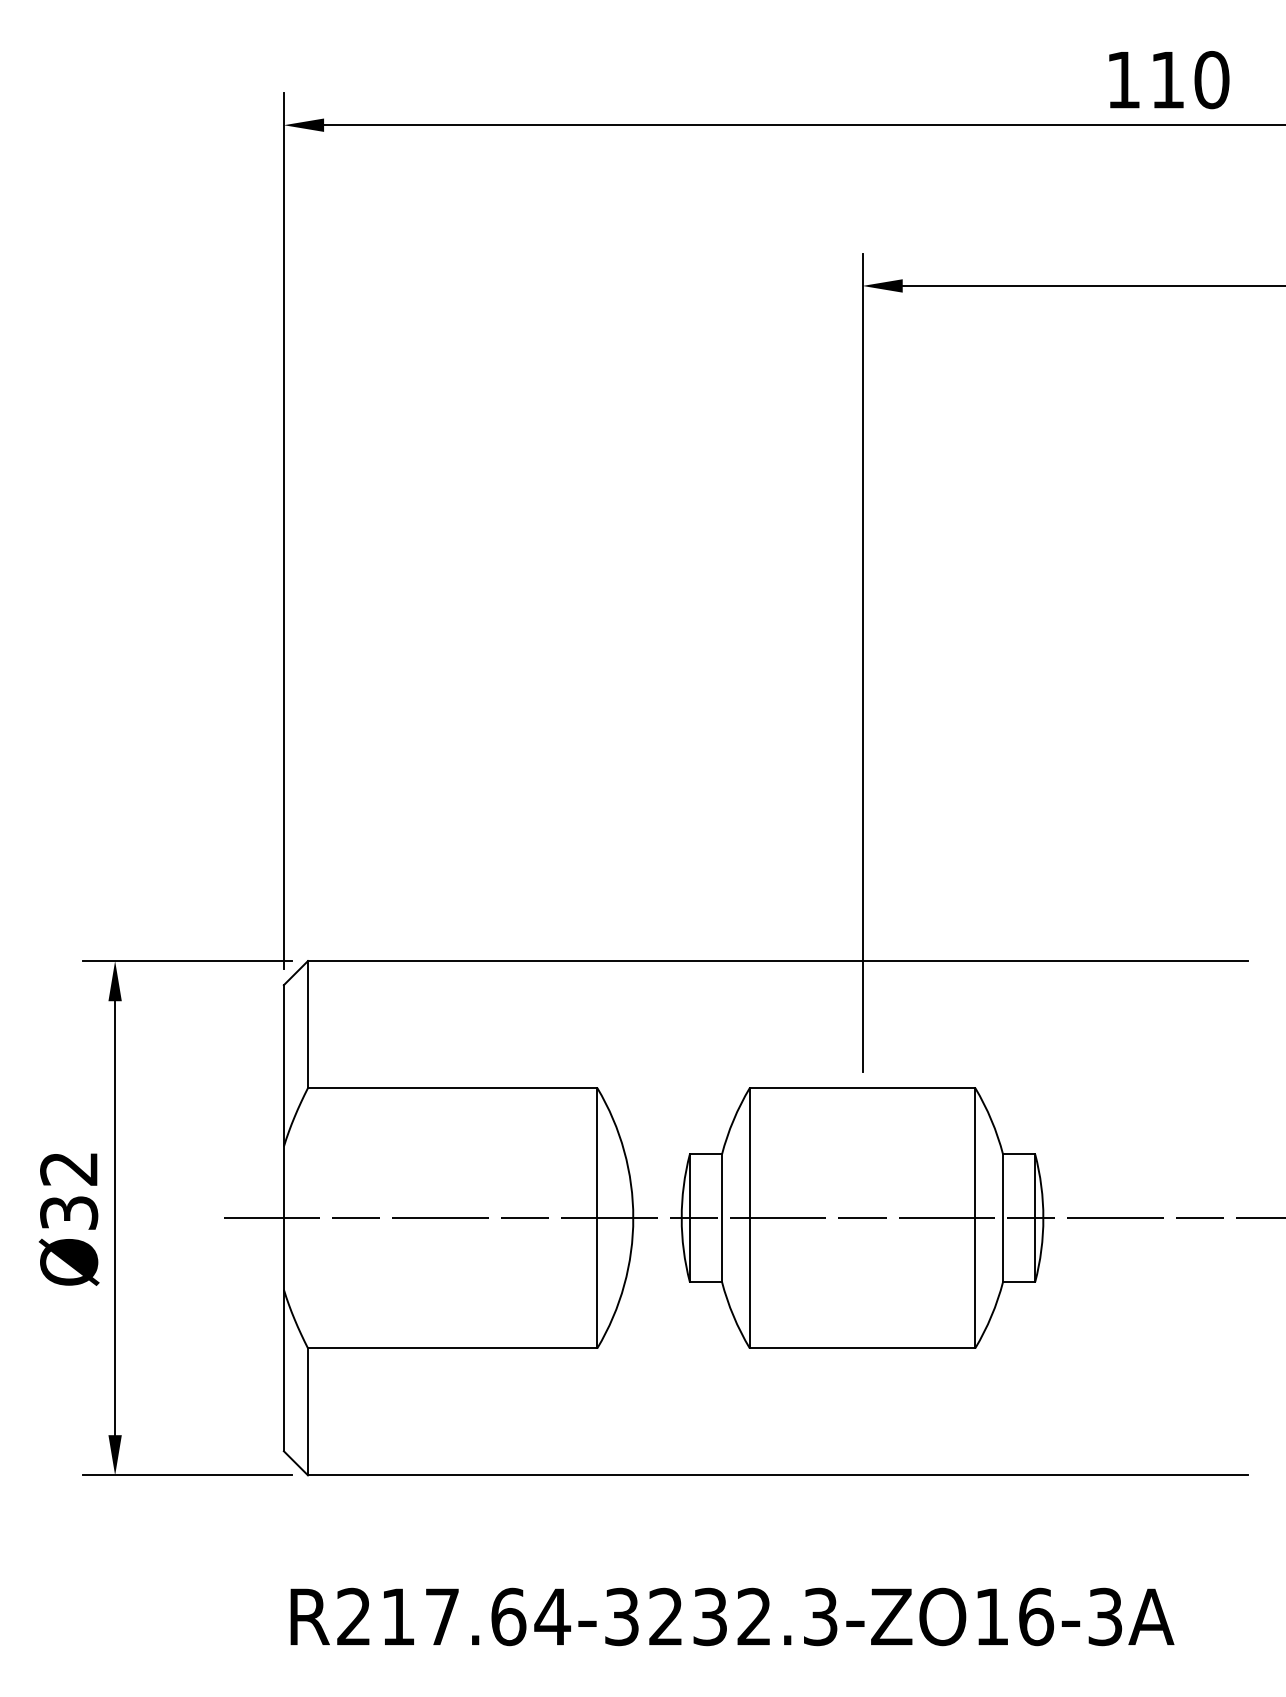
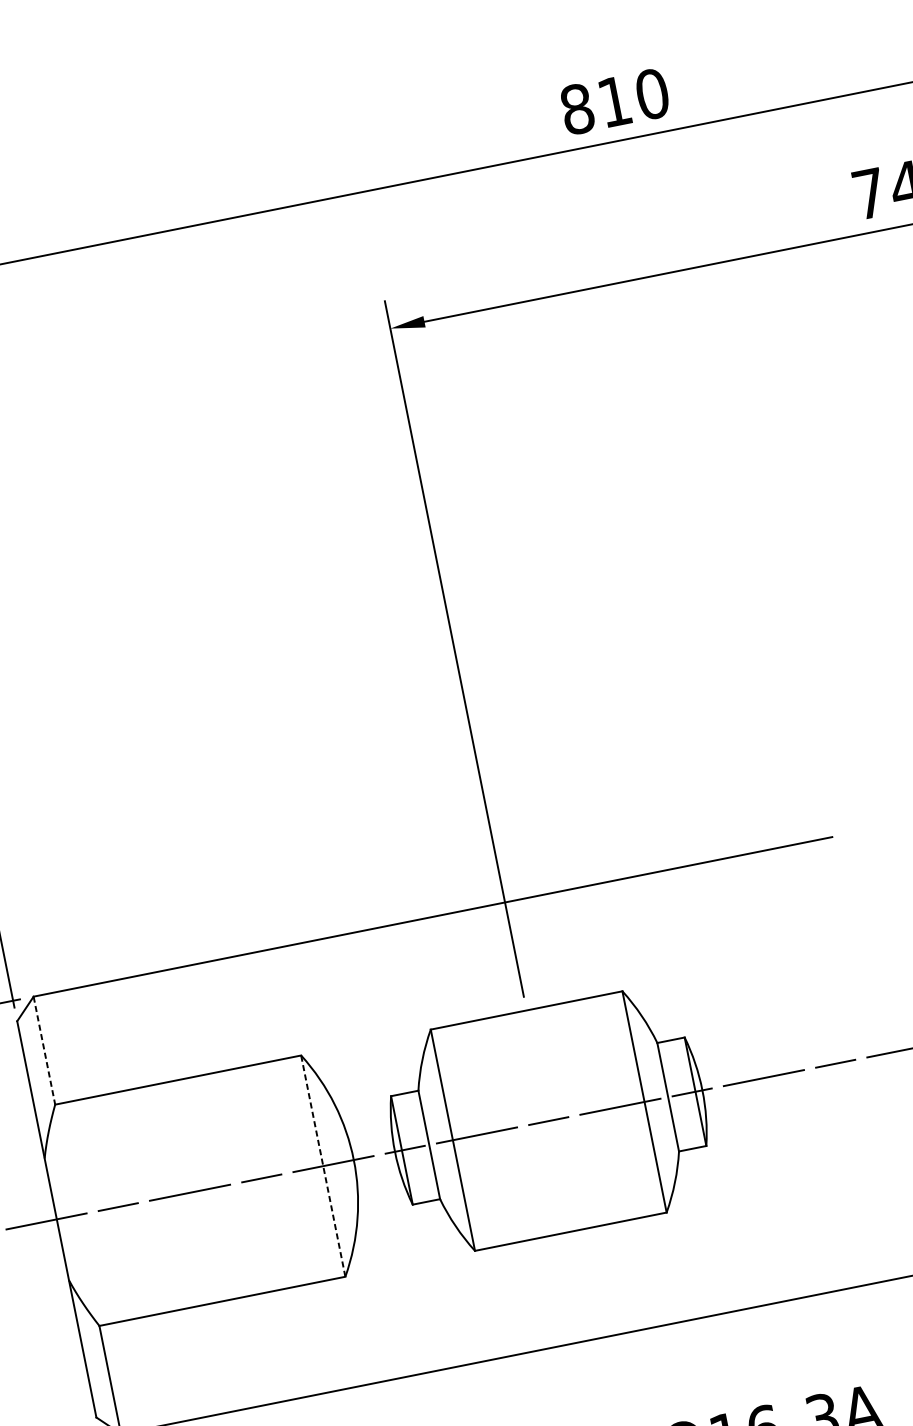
text: (1123, 80) -> (577, 109), 110 -> 810
line: (308, 1024) -> (44, 1050), solid -> dashed
line: (597, 1217) -> (323, 1165), solid -> dashed

